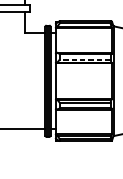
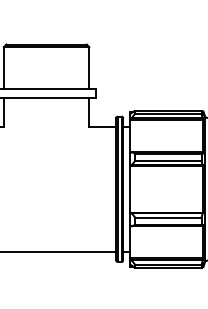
line: (84, 59) -> (167, 160), dashed -> solid

